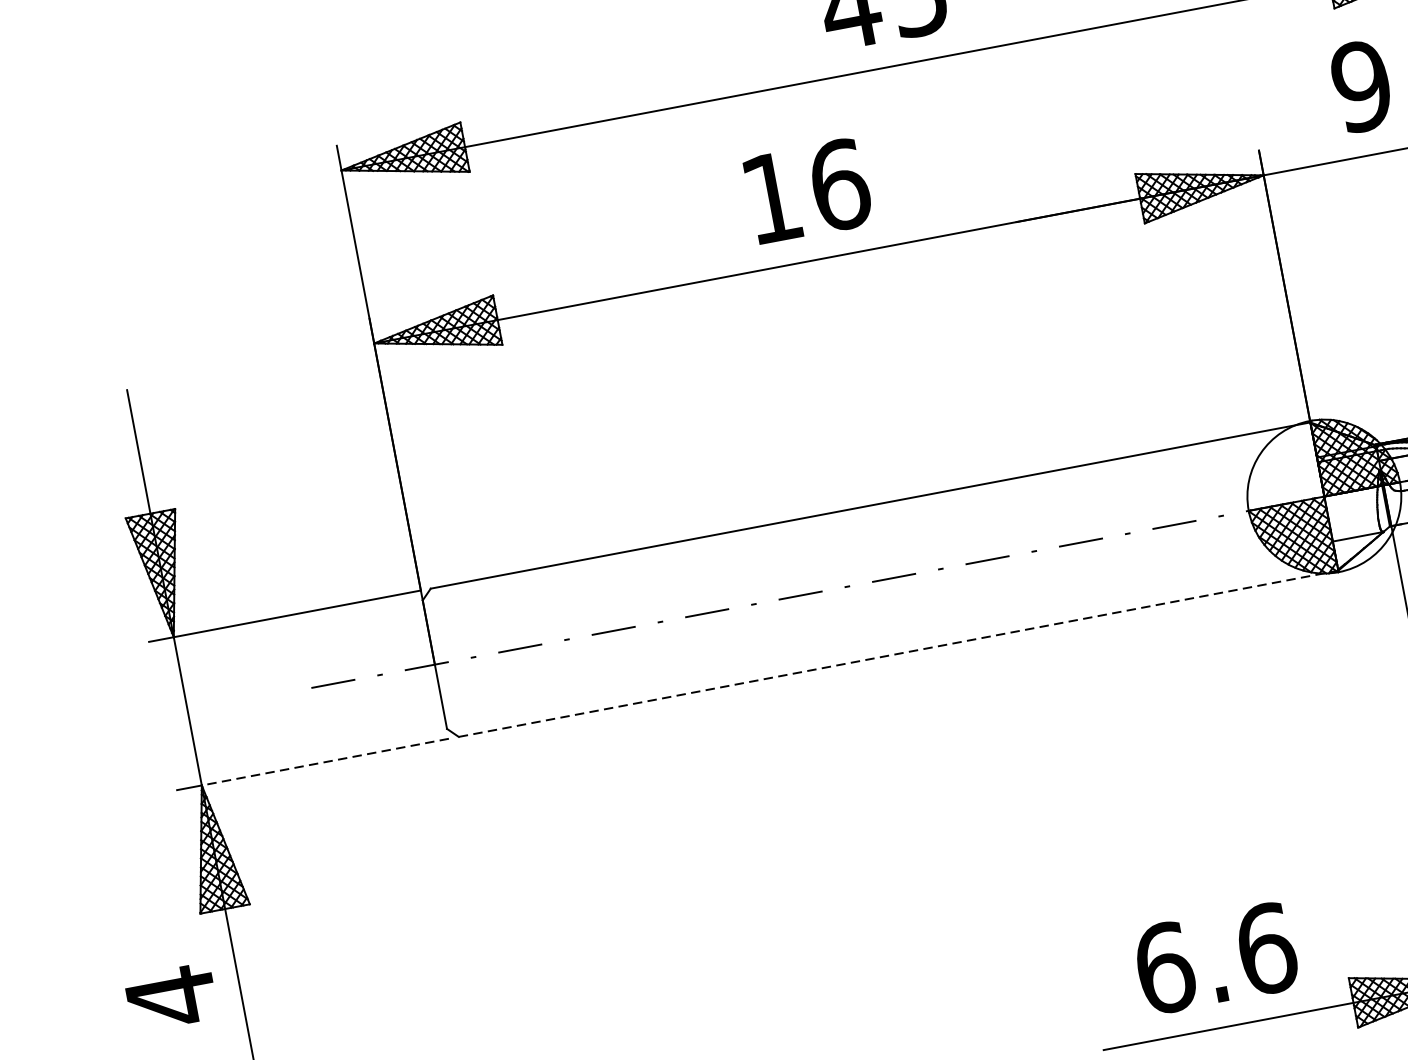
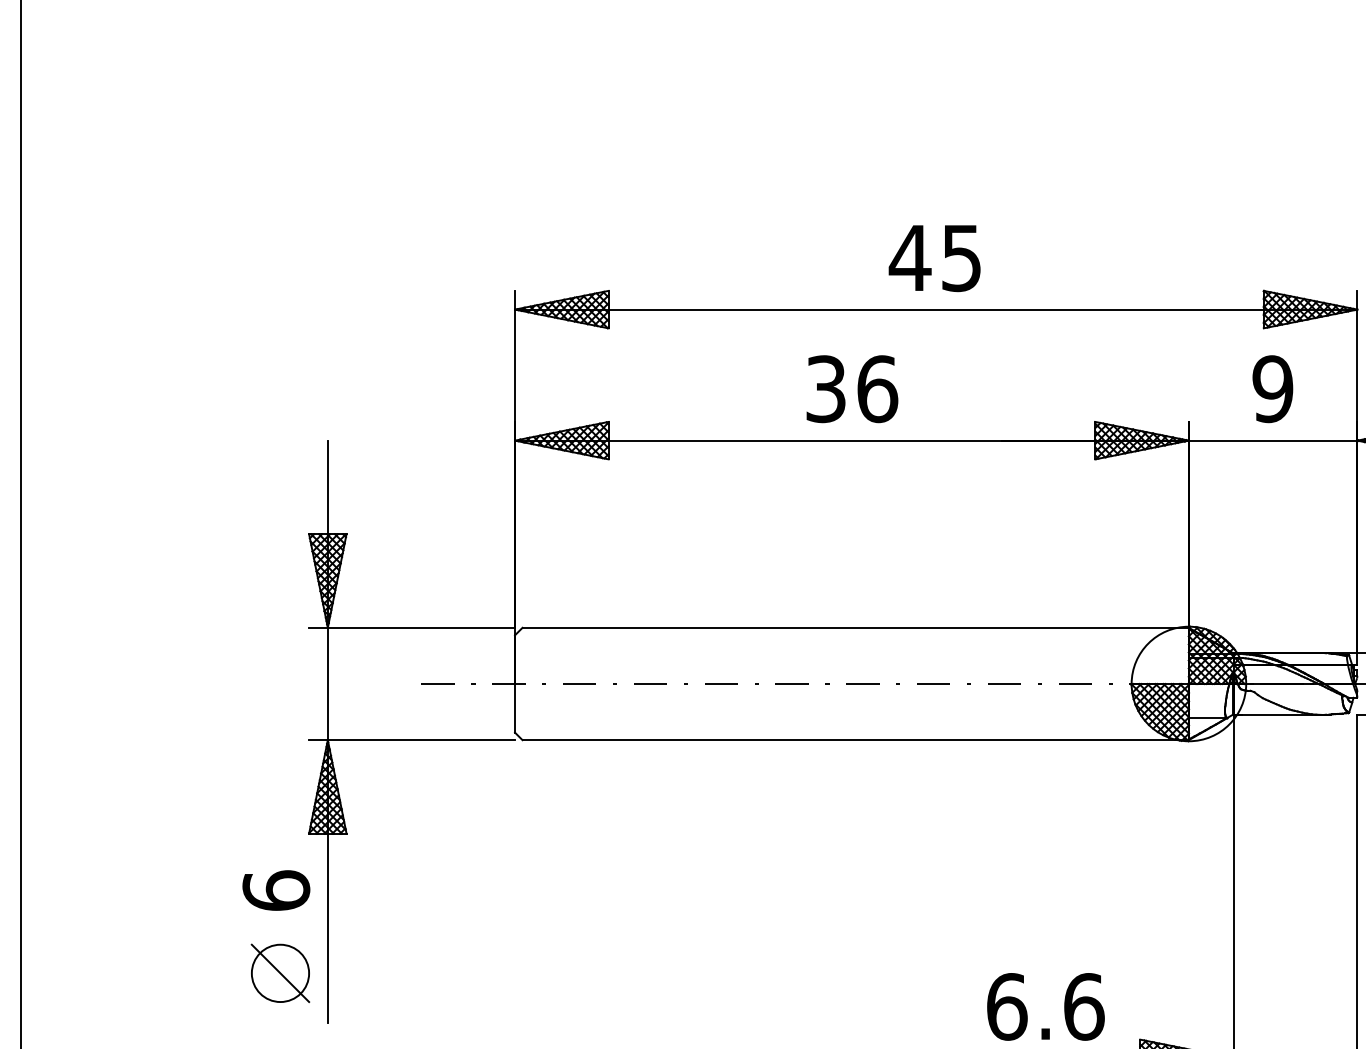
text: (771, 198) -> (825, 389), 16 -> 36
line: (899, 654) -> (856, 740), dashed -> solid
line: (325, 762) -> (421, 740), dashed -> solid
text: (171, 996) -> (276, 890), 4 -> 6

